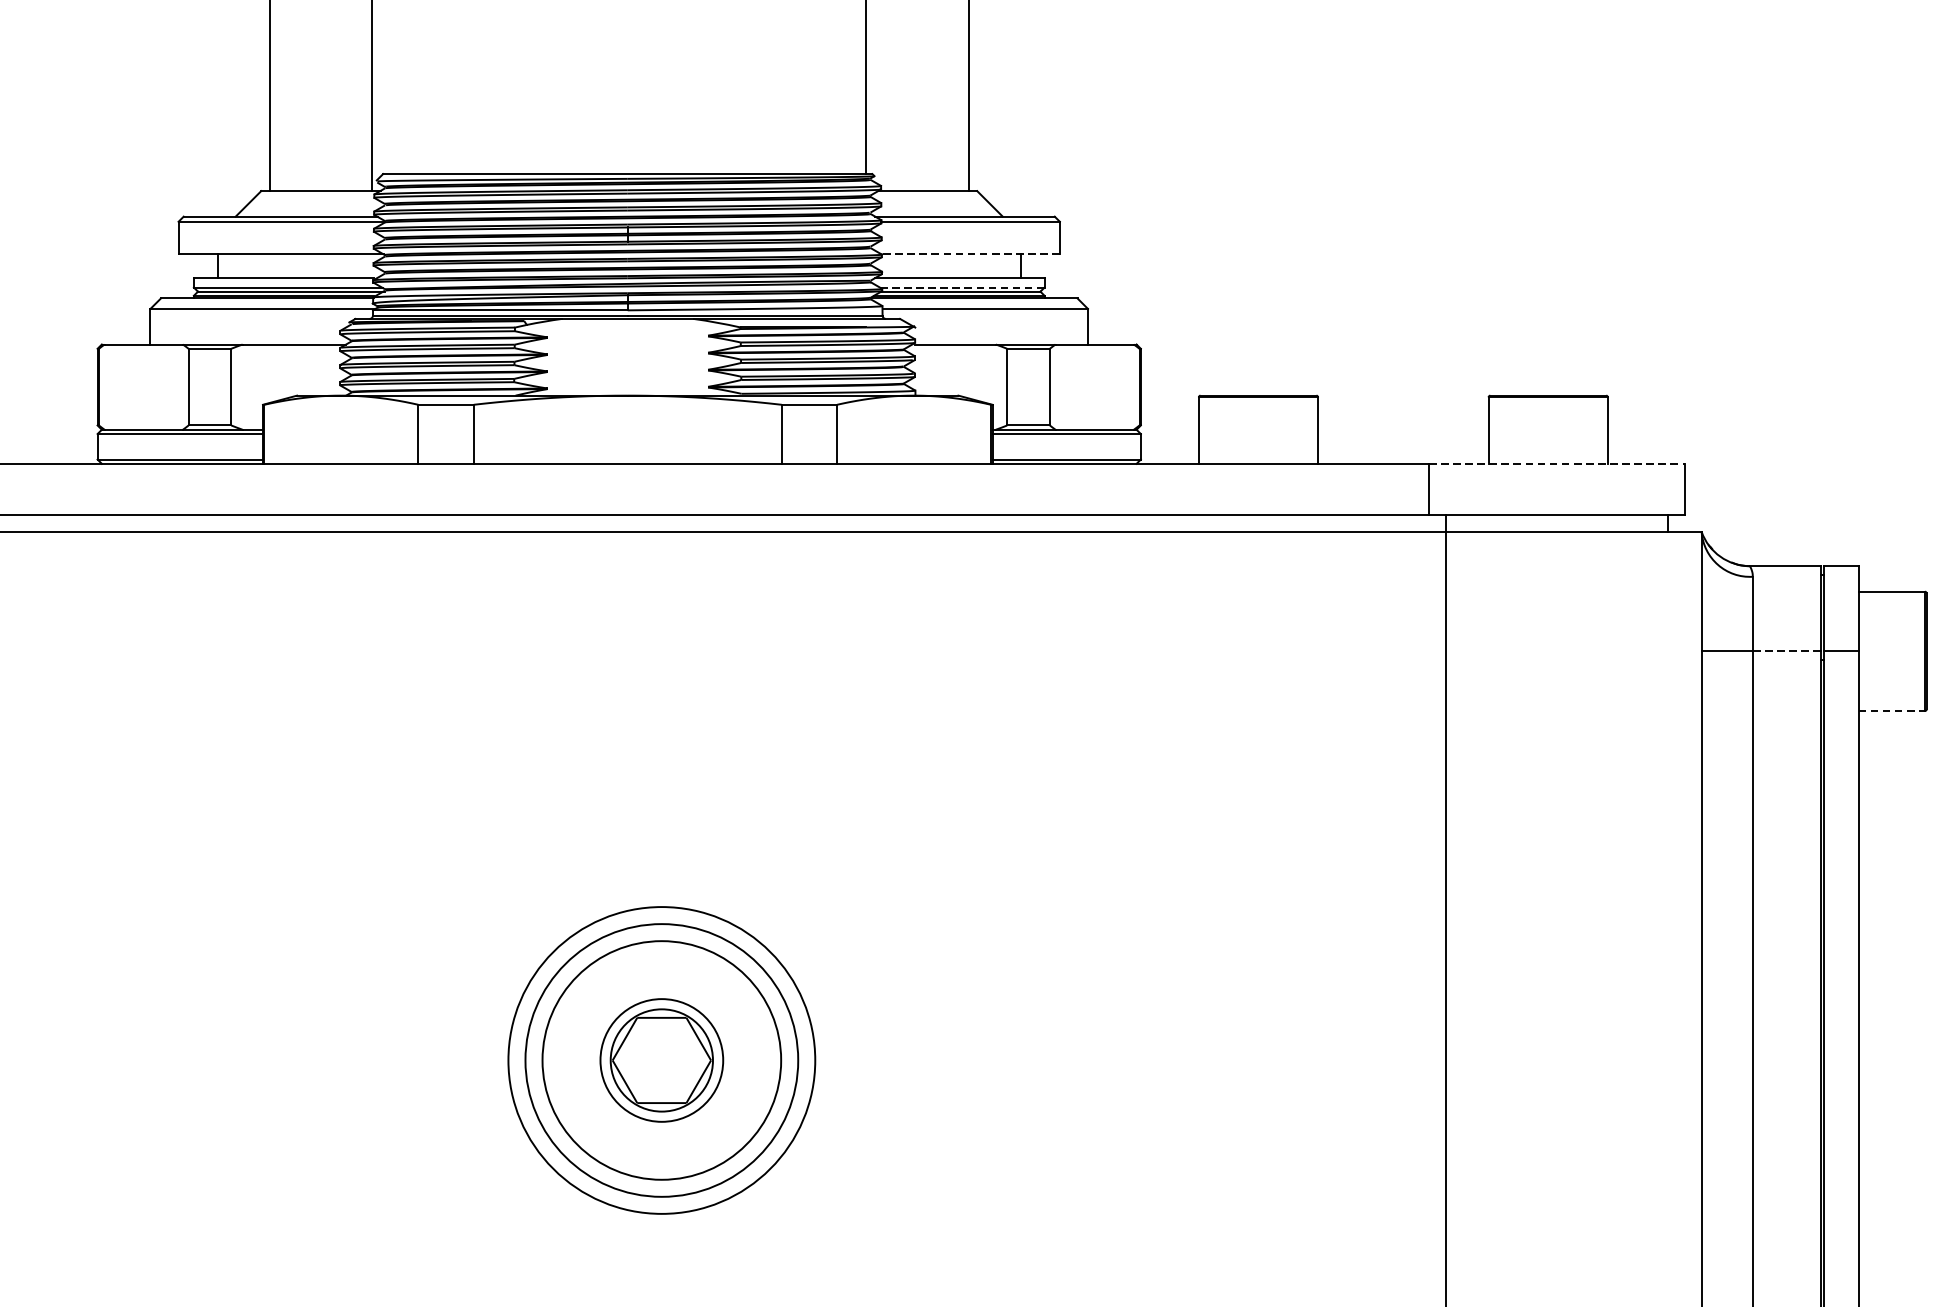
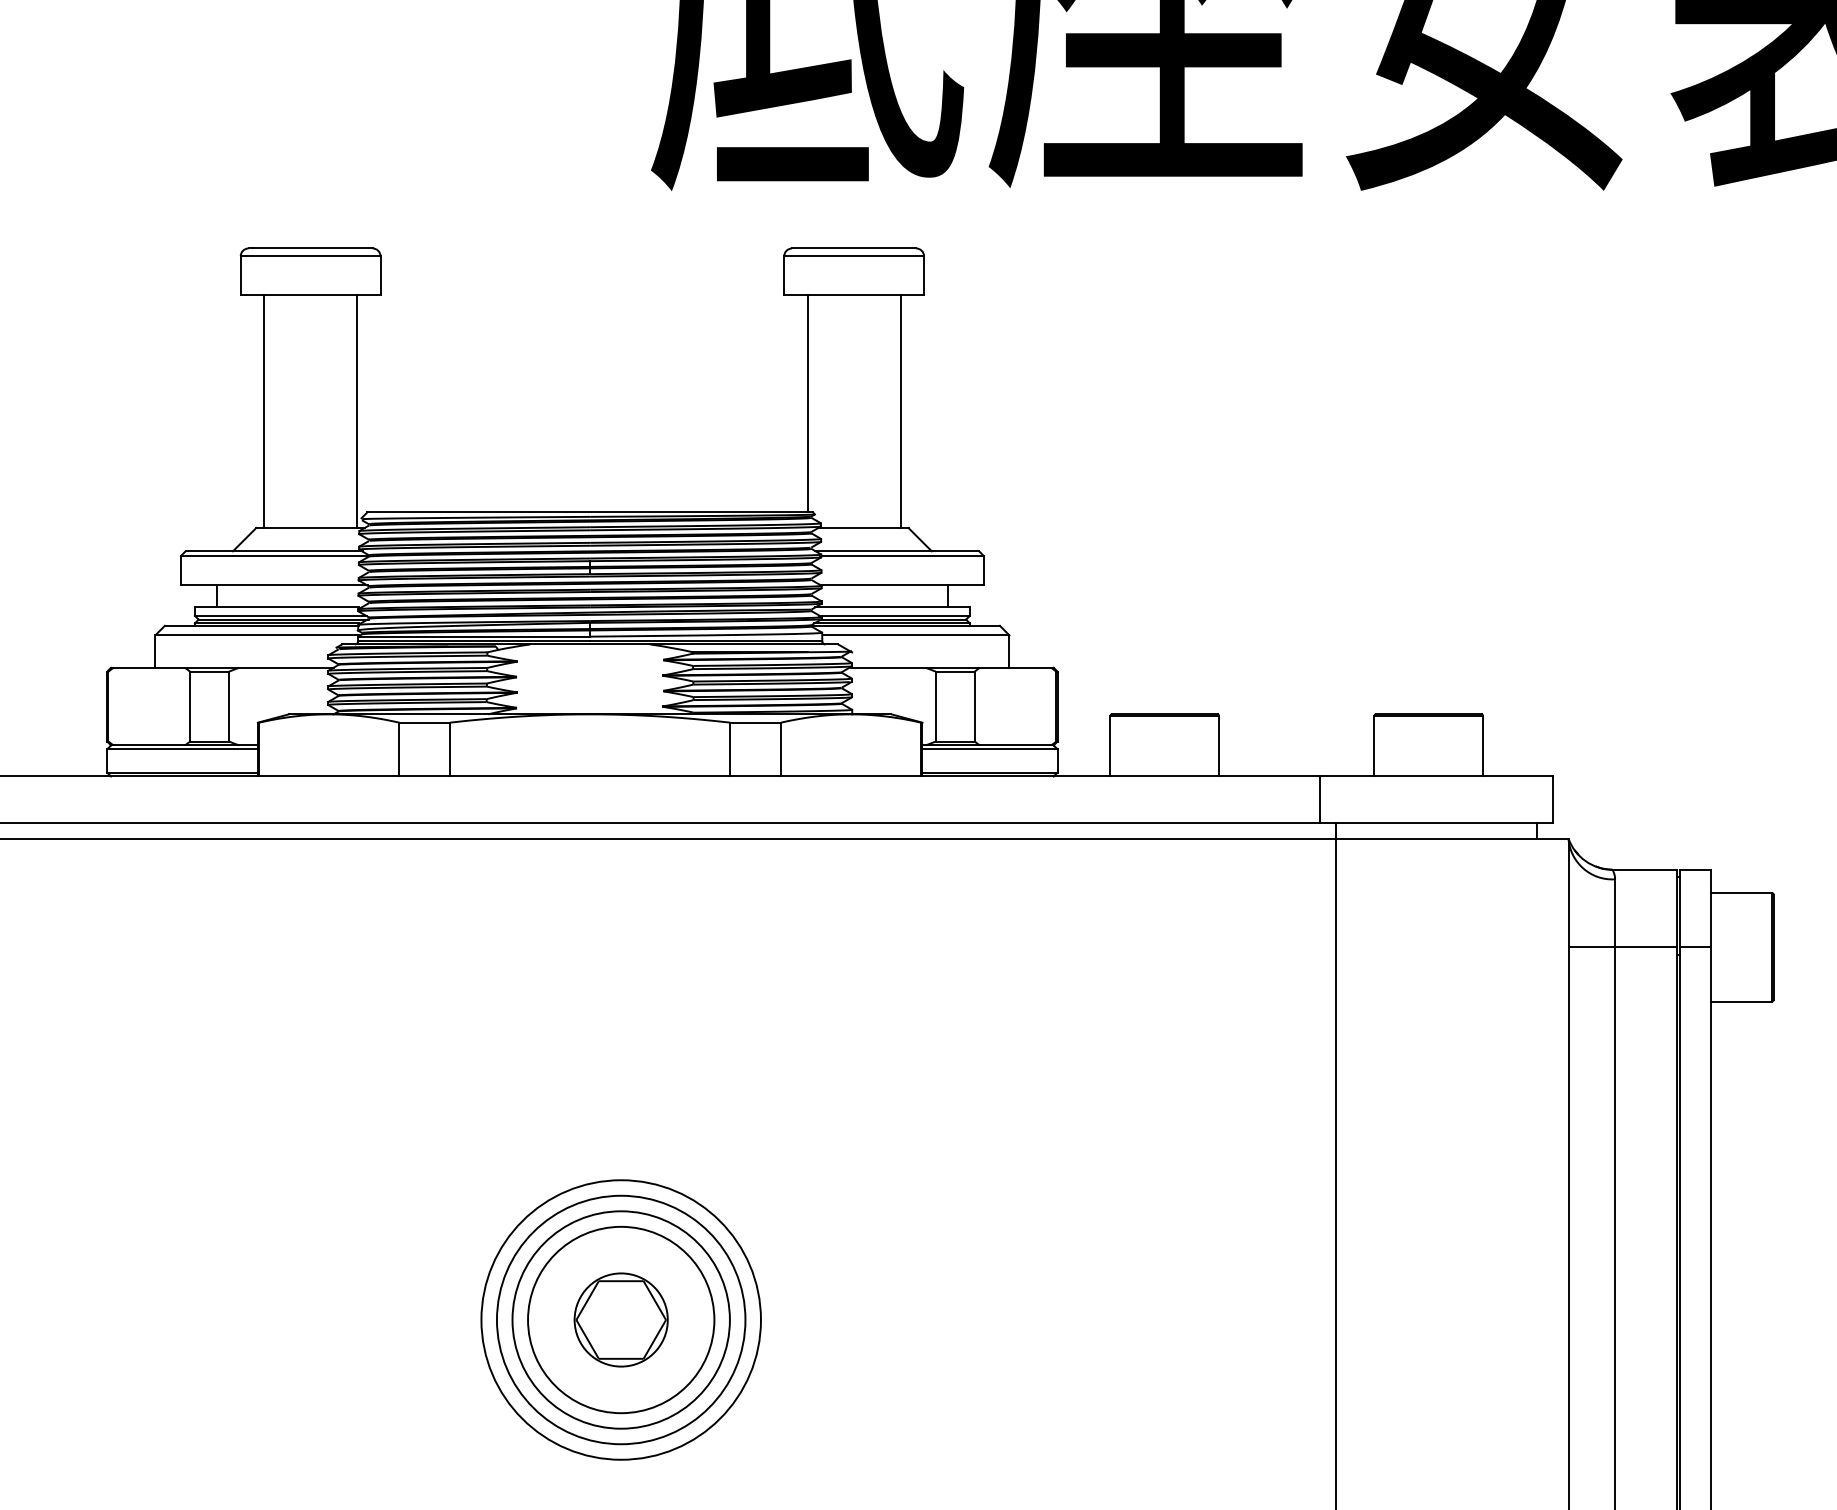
line: (970, 254) -> (902, 585), dashed -> solid
line: (961, 287) -> (894, 615), dashed -> solid
line: (1557, 463) -> (1437, 776), dashed -> solid
line: (1786, 651) -> (1645, 947), dashed -> solid
line: (1892, 710) -> (1742, 1001), dashed -> solid
circle: (662, 1059) -> (621, 1319), size x1.67

